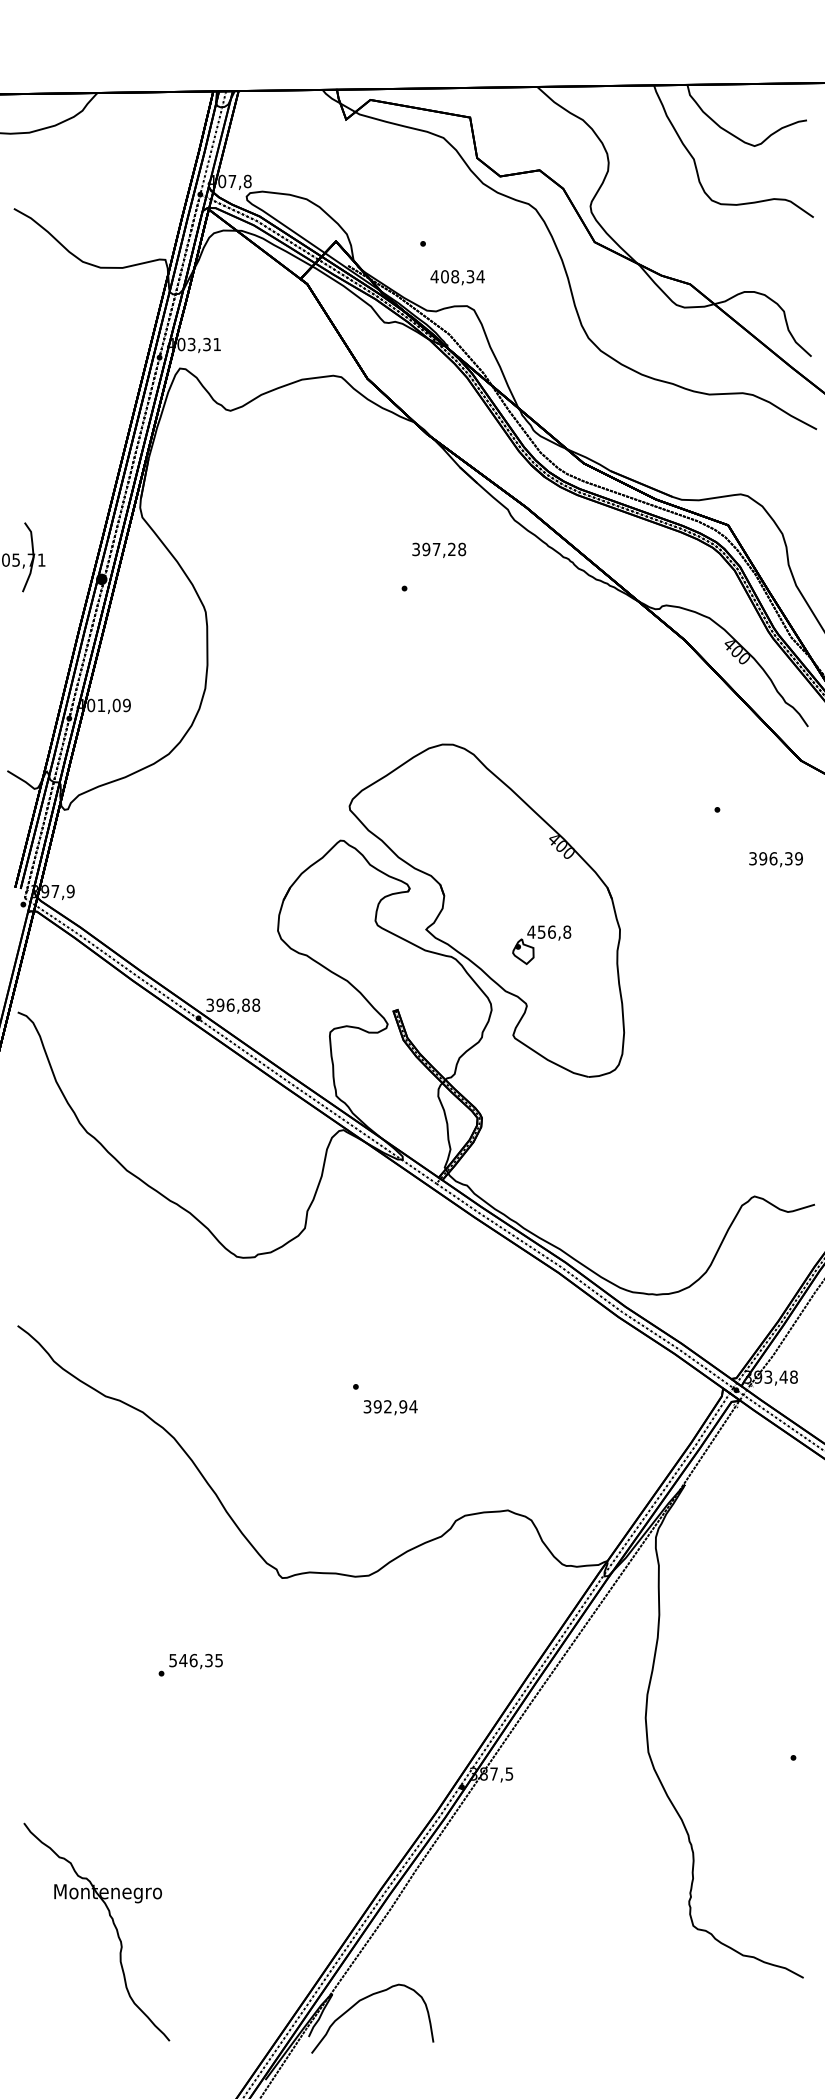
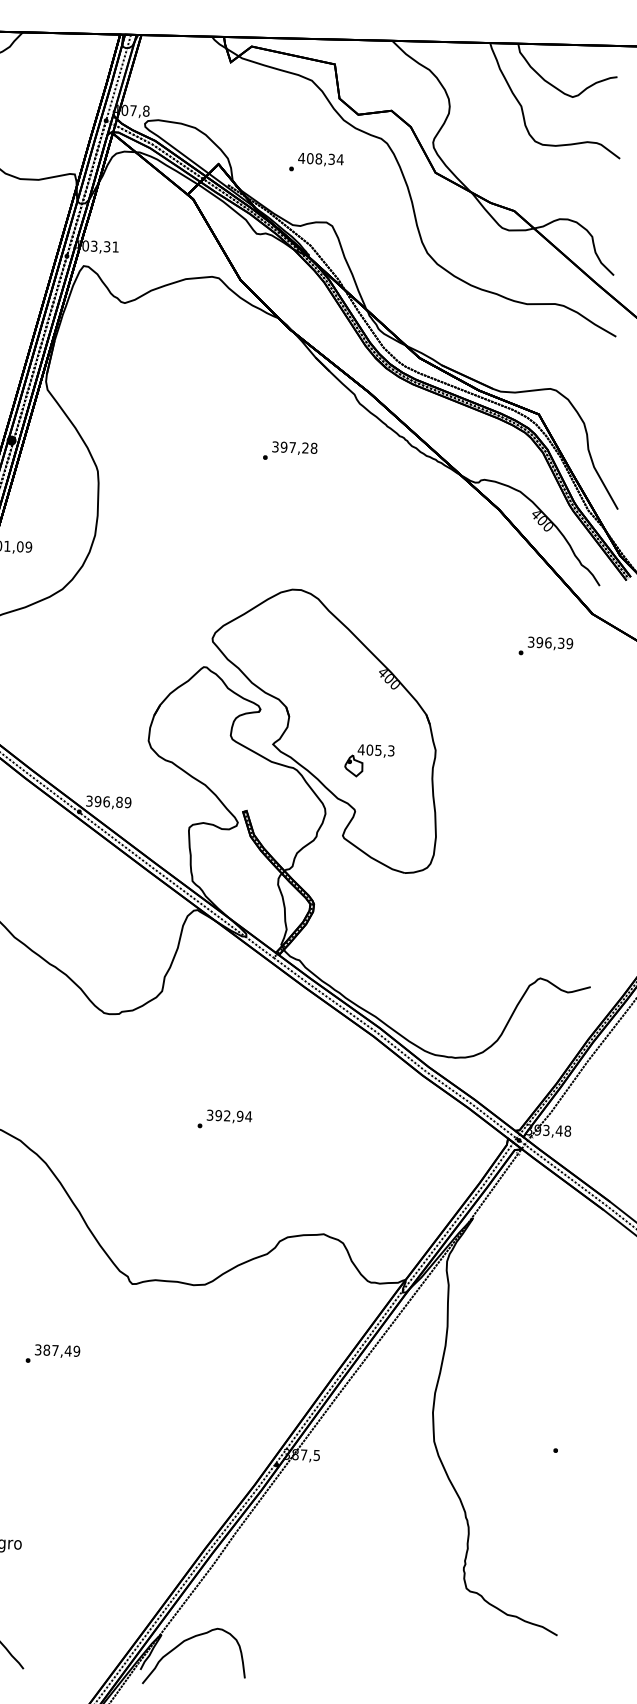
text: (457, 277) -> (320, 159), moved
text: (439, 549) -> (295, 447), moved
text: (775, 859) -> (550, 643), moved
text: (554, 931) -> (380, 749), 456,8 -> 405,3
text: (256, 1004) -> (128, 802), 396,88 -> 396,89
text: (390, 1407) -> (229, 1116), moved
text: (196, 1660) -> (57, 1350), 546,35 -> 387,49

